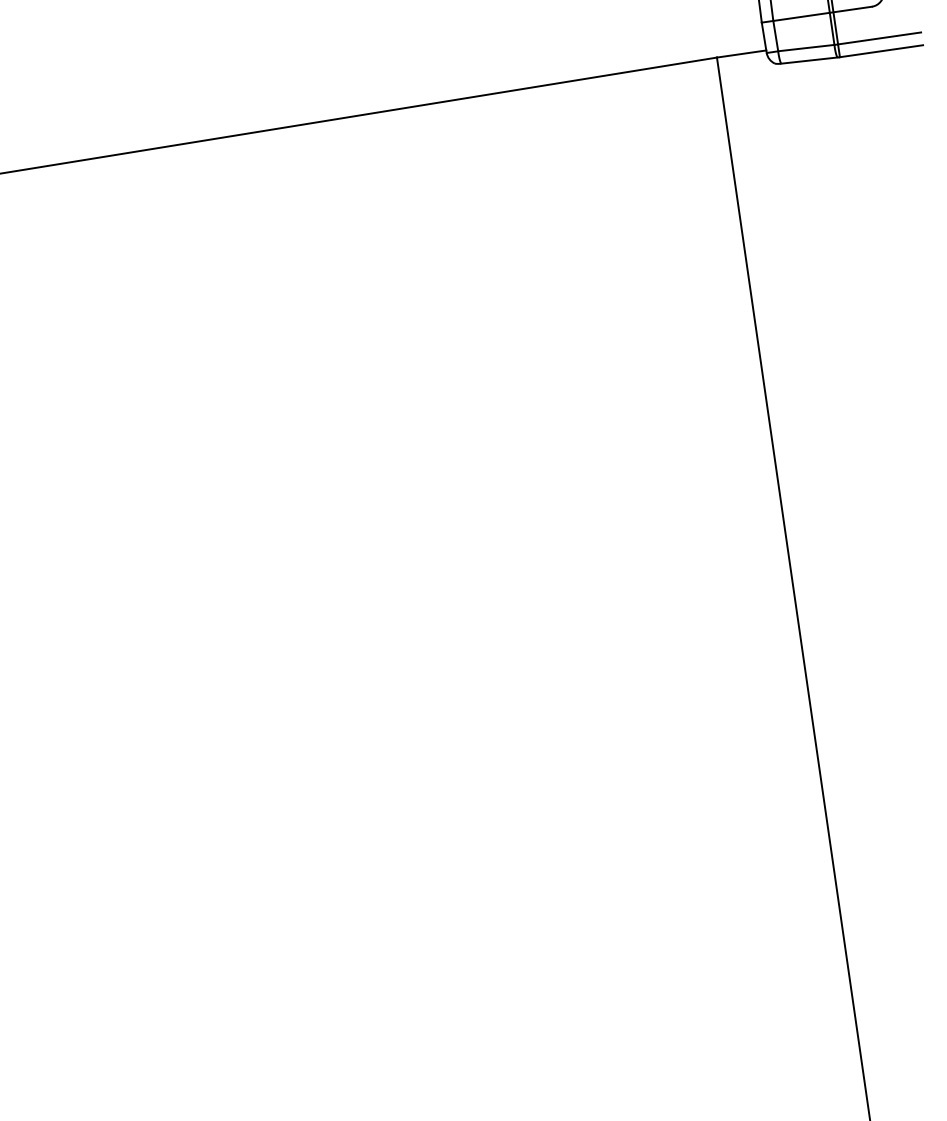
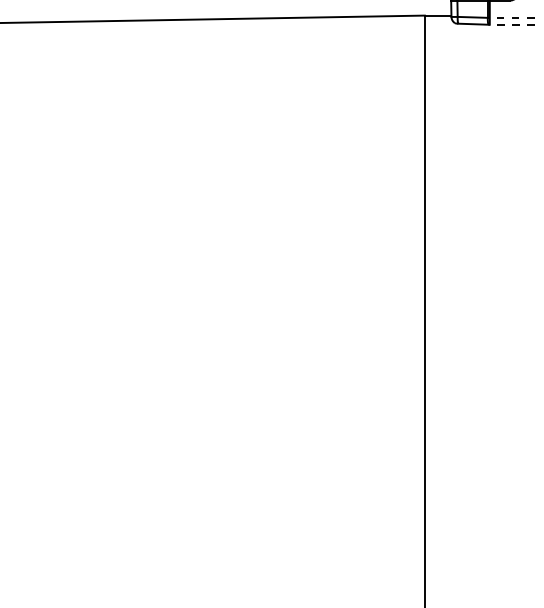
line: (878, 37) -> (511, 17), solid -> dashed
line: (880, 50) -> (511, 24), solid -> dashed

